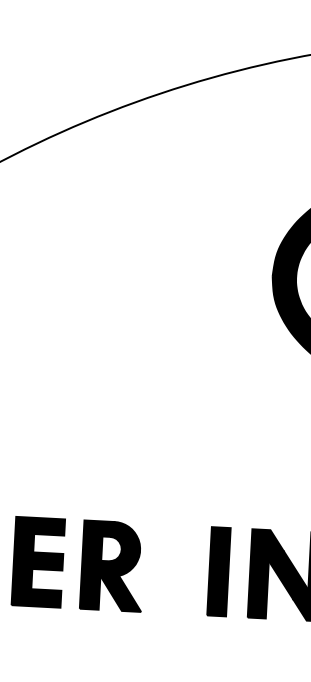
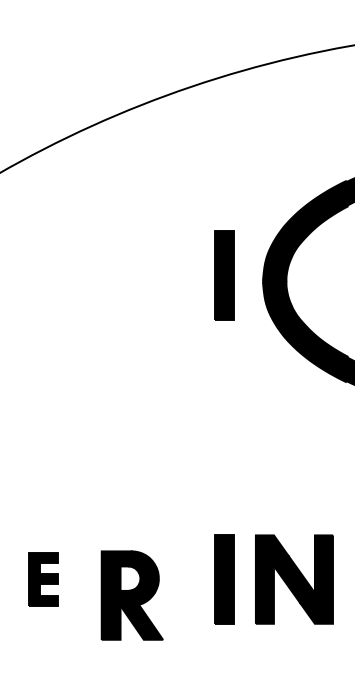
part: (234, 268) -> (224, 275), added
part: (37, 562) -> (43, 579), size x0.6
part: (111, 566) -> (131, 595), moved

